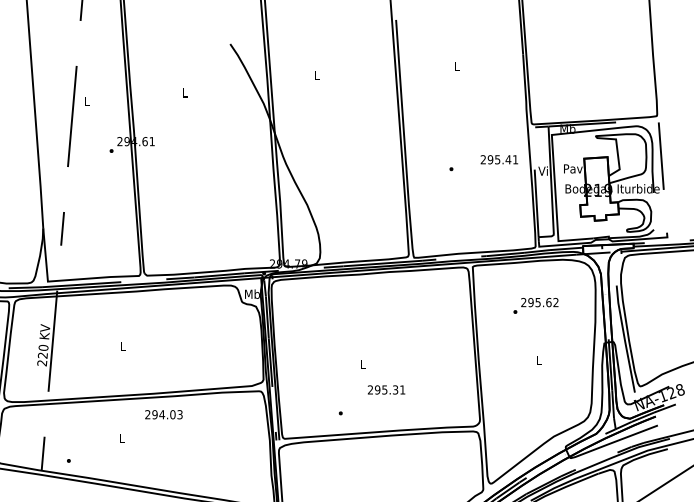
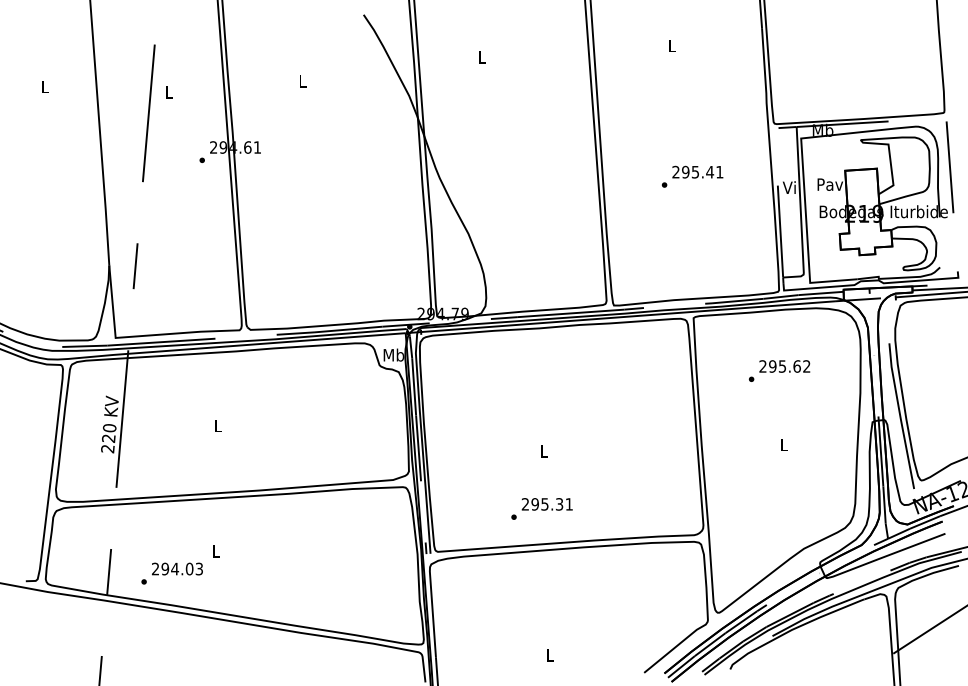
text: (499, 159) -> (697, 171), moved
text: (385, 390) -> (546, 504), moved
text: (163, 414) -> (177, 568), moved

